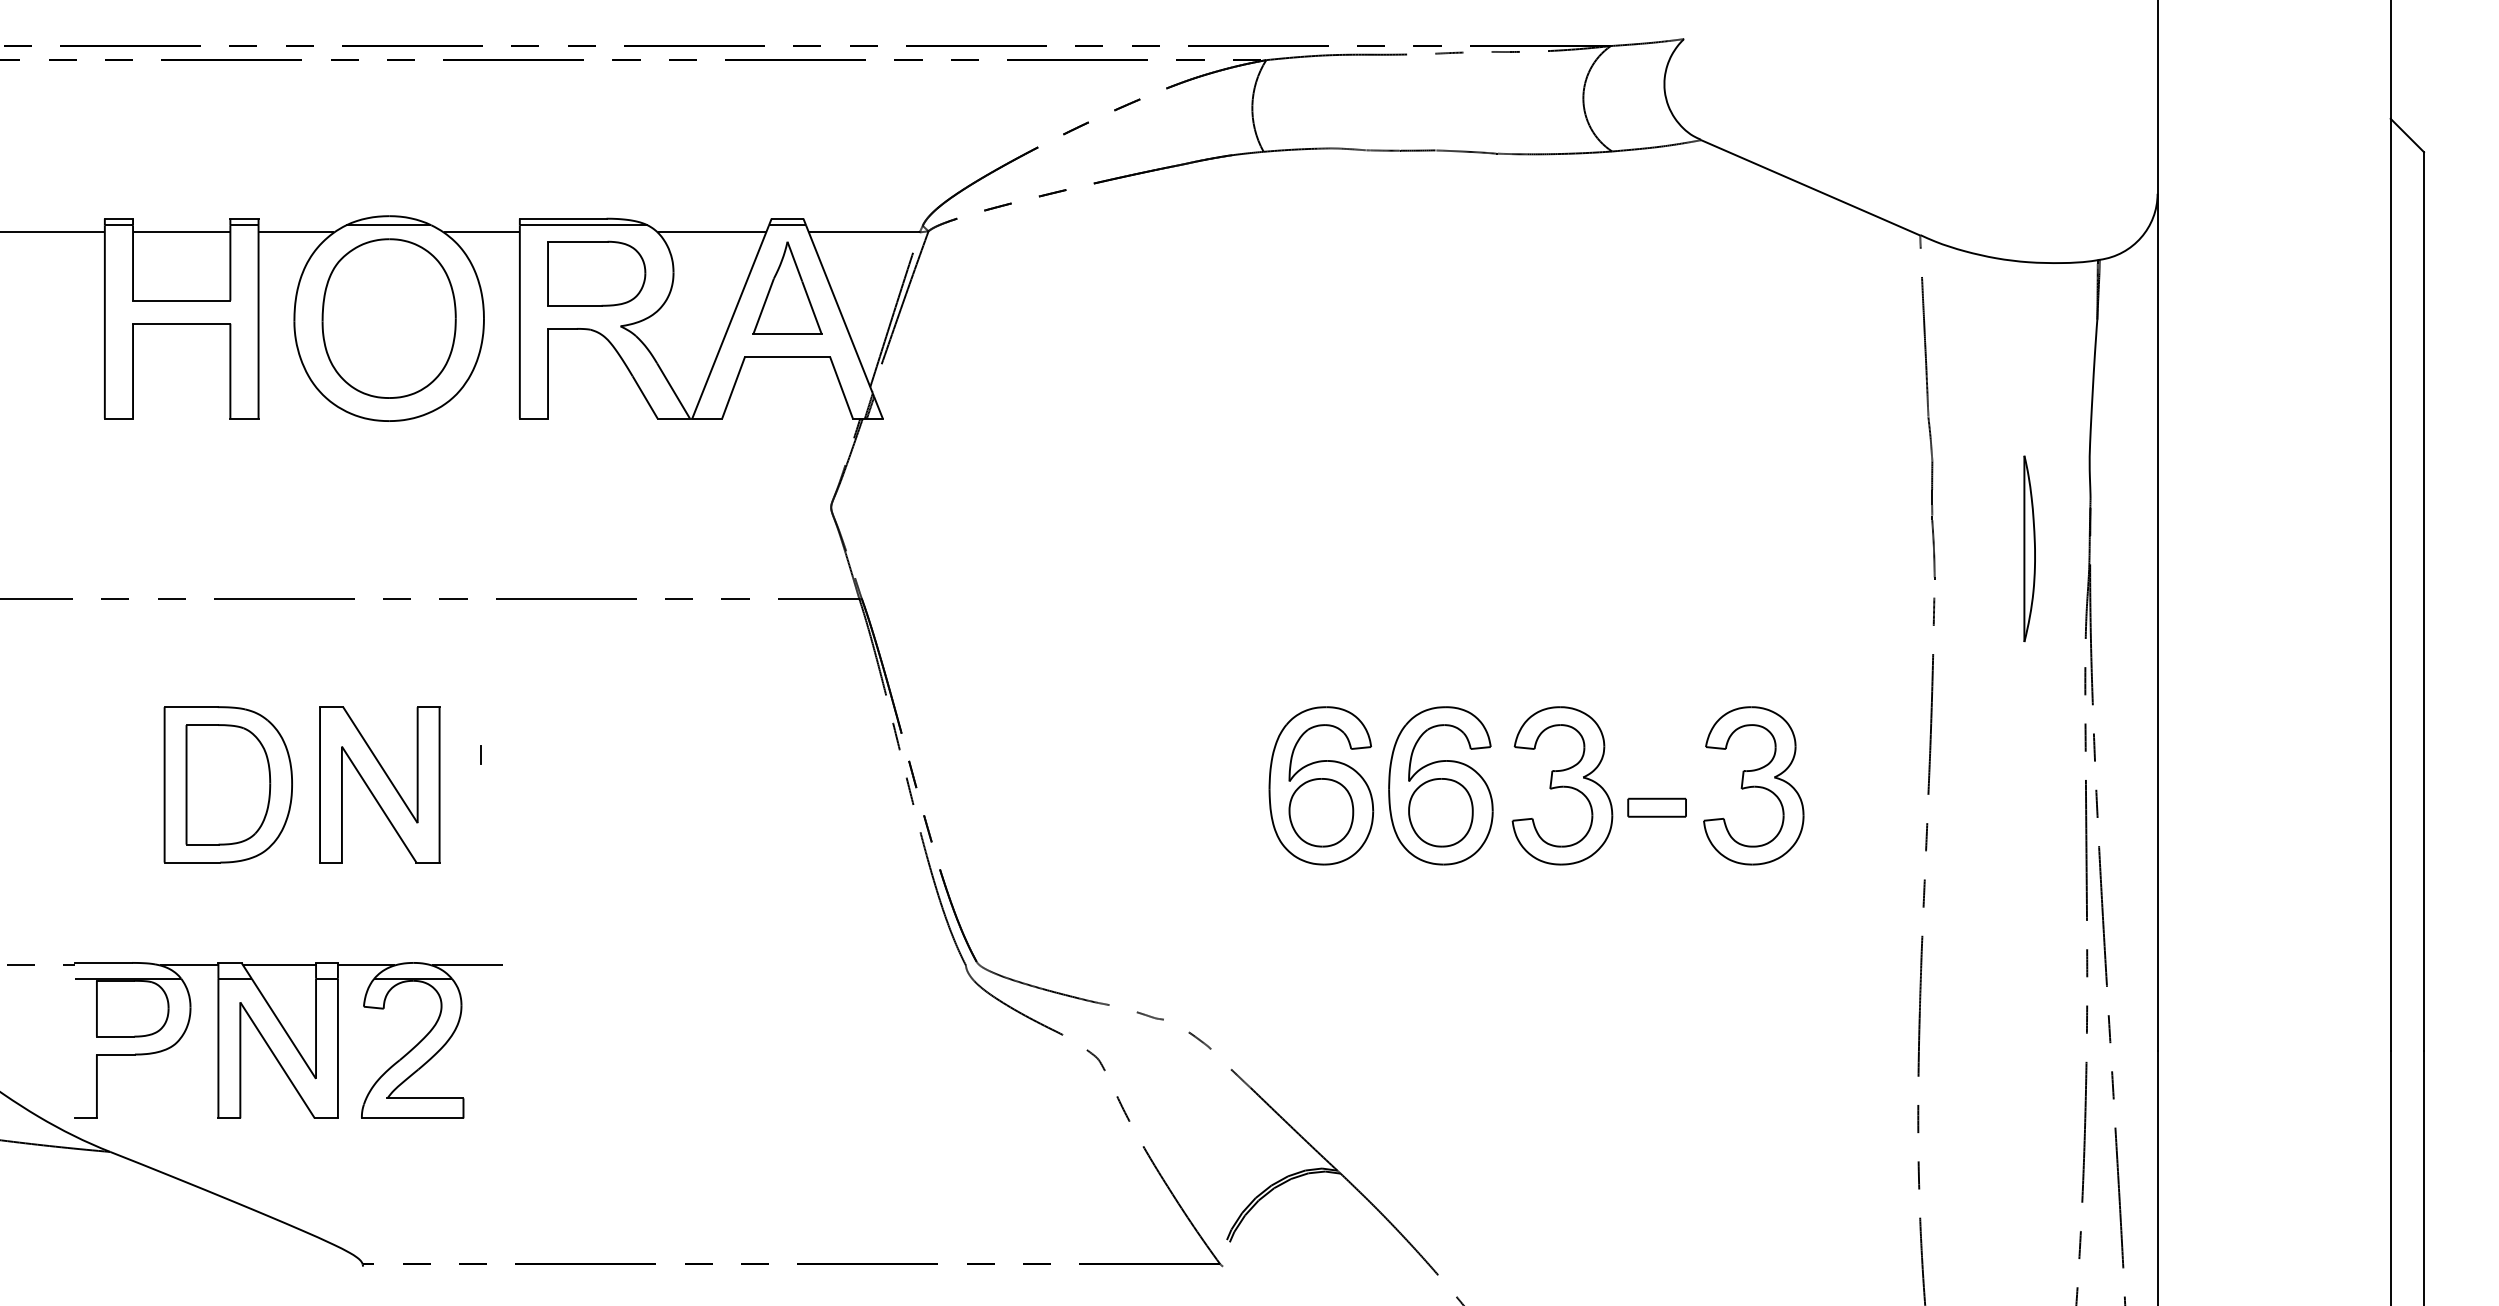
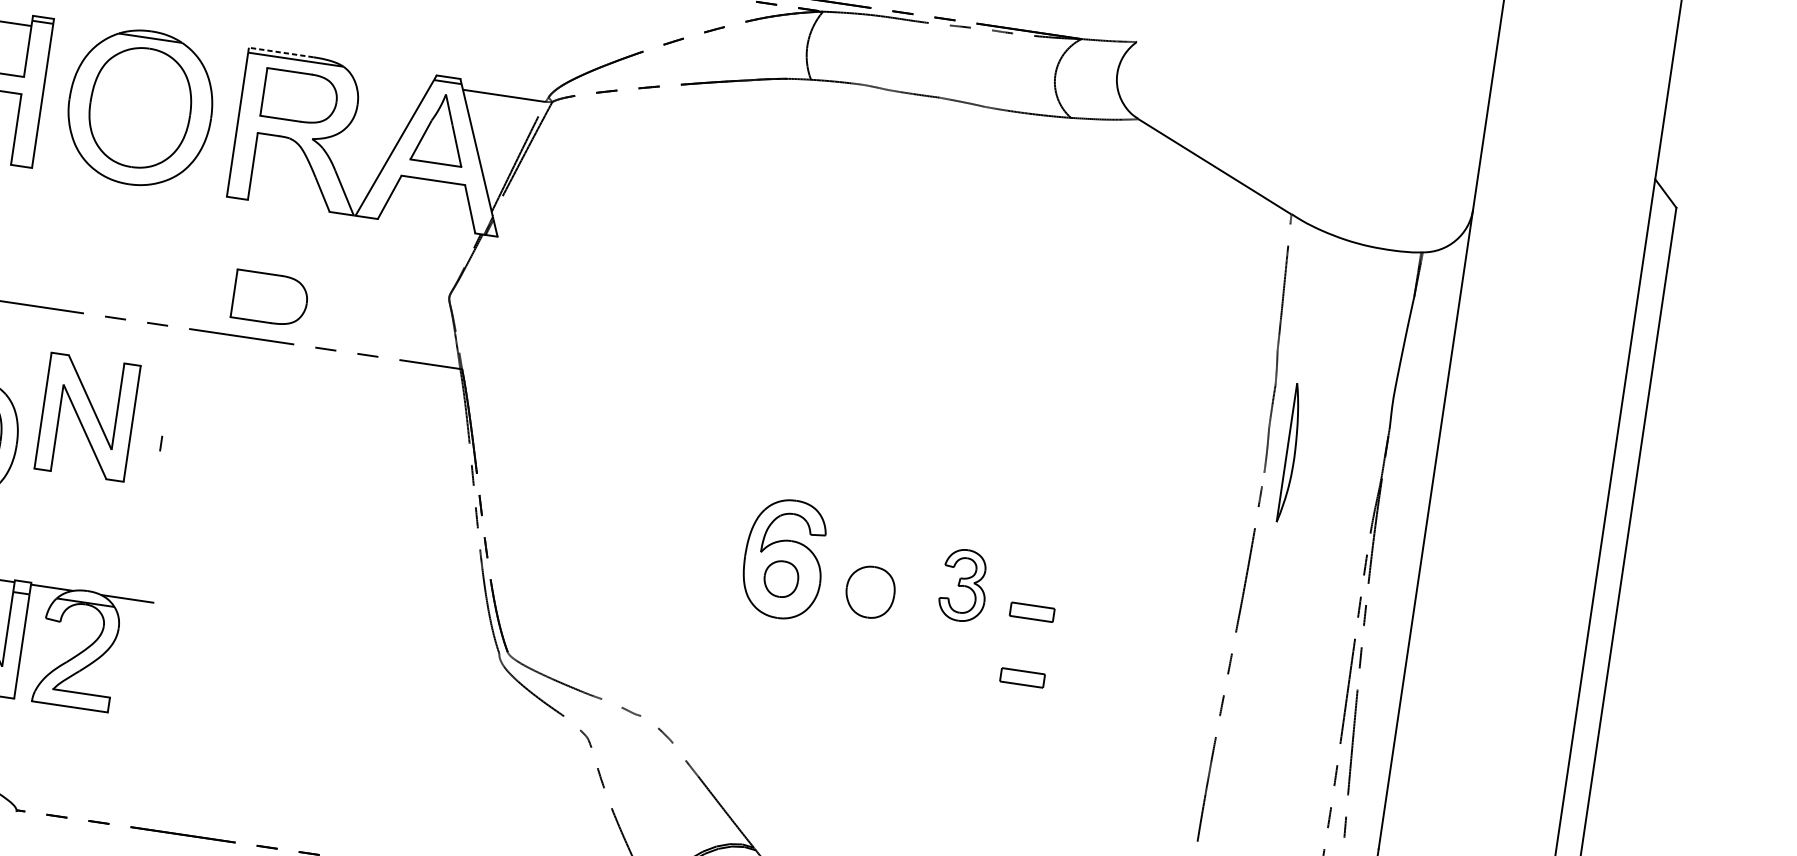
line: (562, 218) -> (280, 52), solid -> dashed
line: (296, 232) -> (80, 33), removed
line: (481, 232) -> (218, 53), removed
line: (711, 232) -> (390, 79), removed
part: (596, 543) -> (270, 298), added
part: (2029, 548) -> (1290, 452), moved
part: (379, 784) -> (87, 416), moved
part: (1440, 785) -> (873, 571), removed
part: (1562, 785) -> (964, 585), size x0.6
part: (1753, 785) -> (1106, 606), removed
part: (1321, 812) -> (781, 578), size x0.7
part: (1656, 895) -> (1022, 677), added

